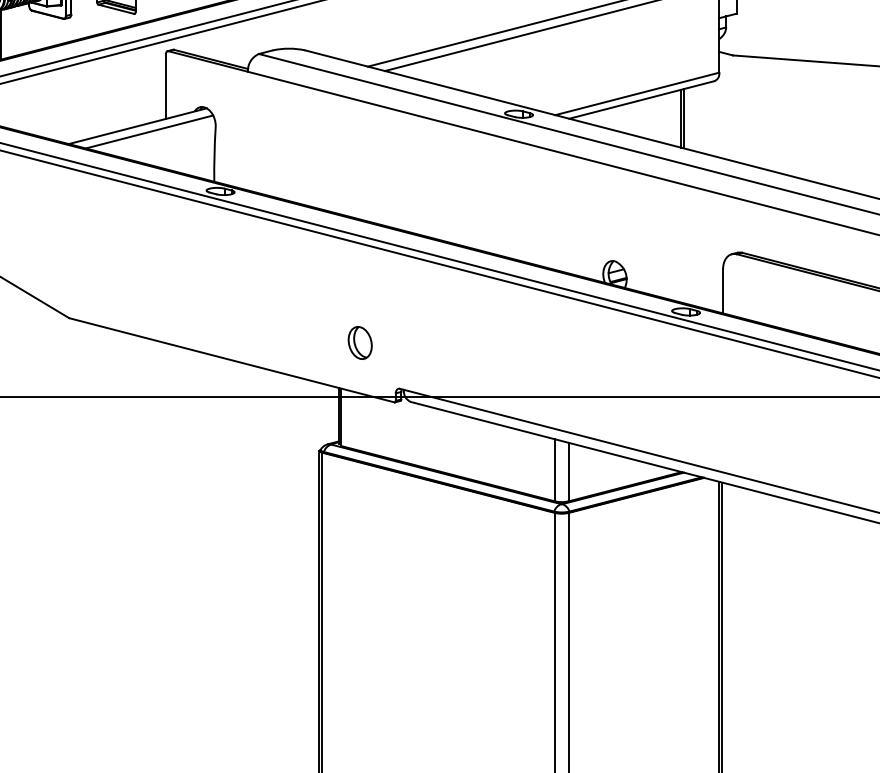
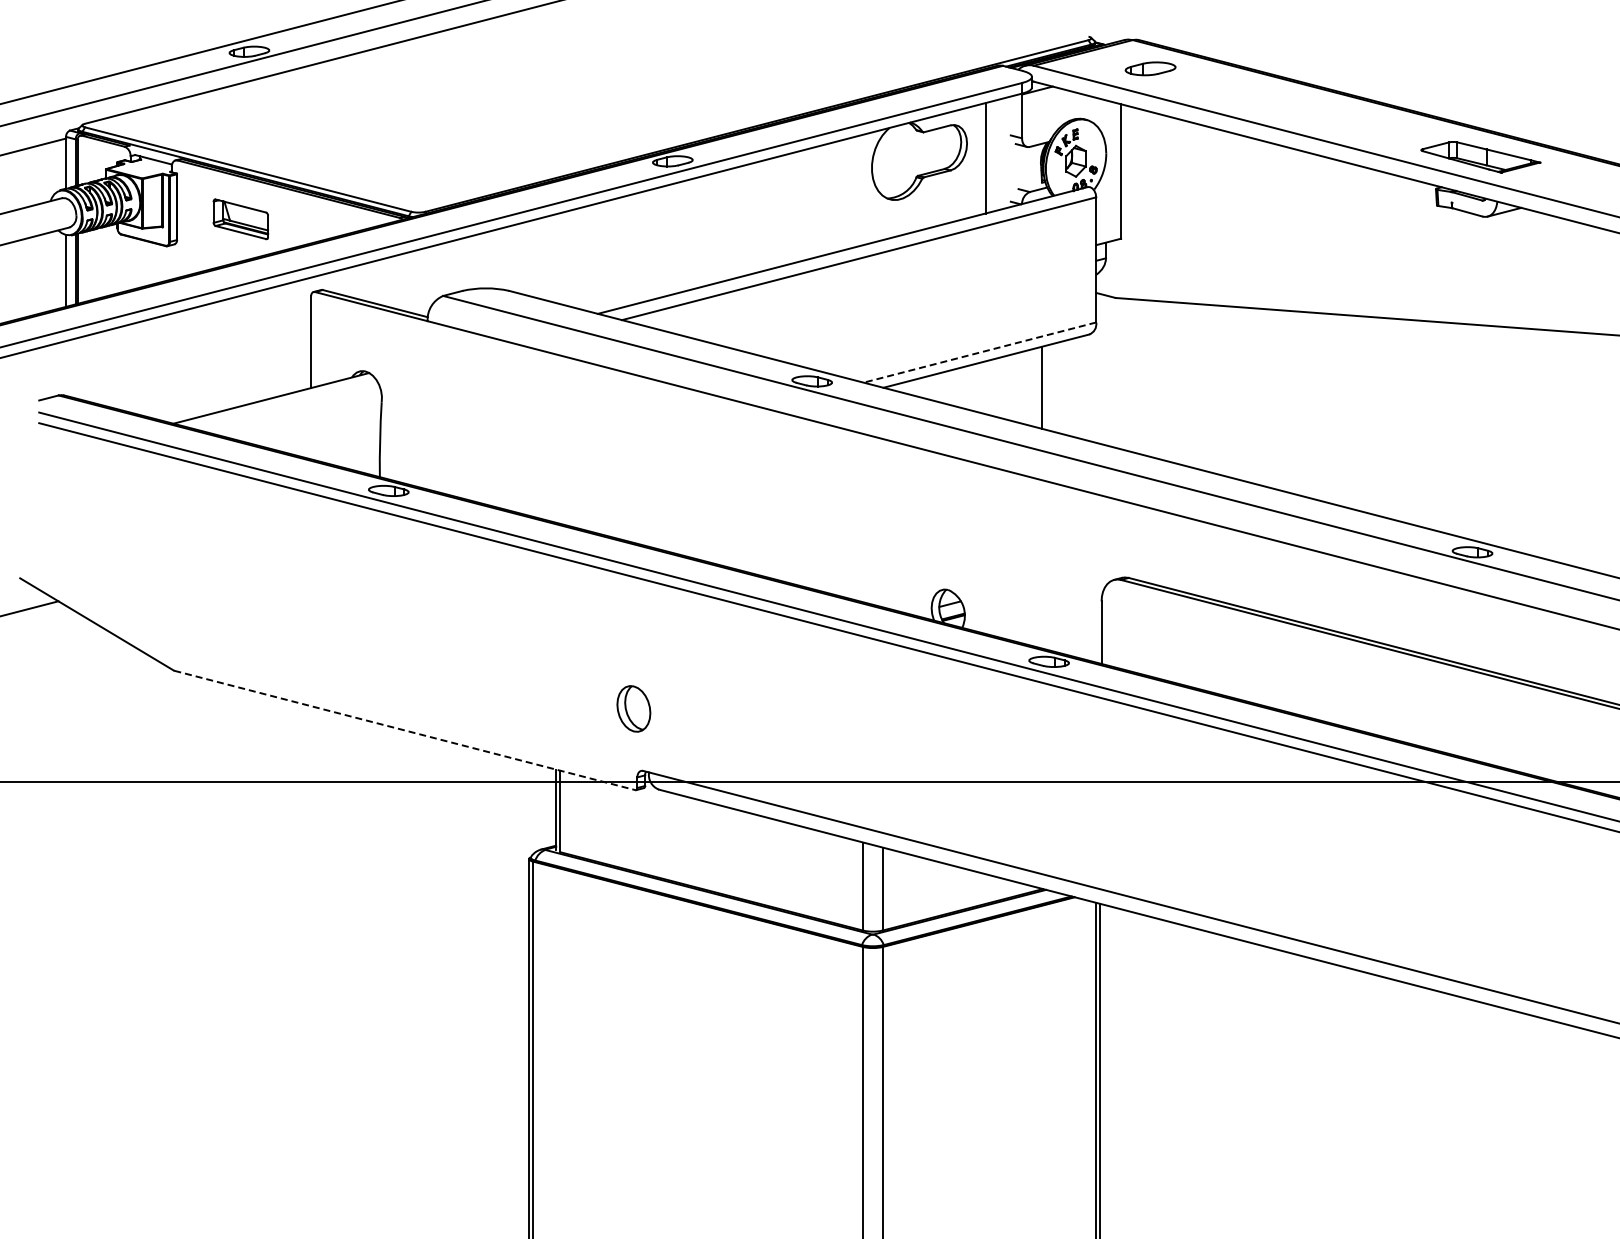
line: (636, 93) -> (979, 352), solid -> dashed
line: (683, 118) -> (1045, 387), removed
line: (149, 131) -> (287, 406), removed
part: (359, 342) -> (633, 708), moved
line: (232, 360) -> (405, 730), solid -> dashed

